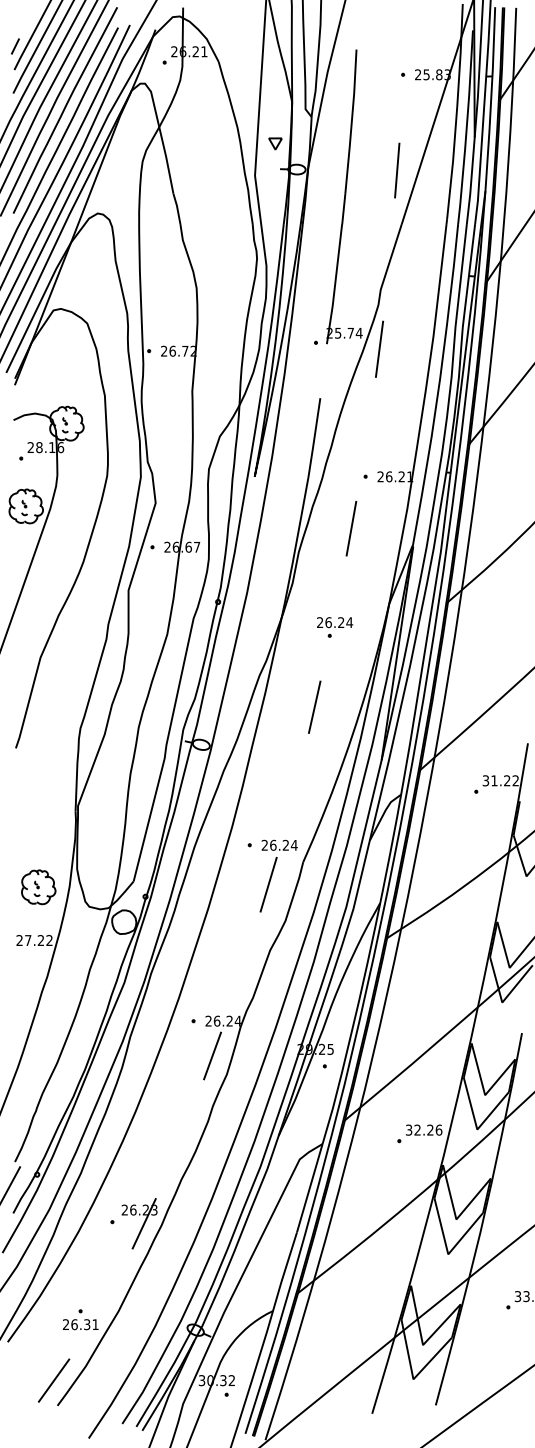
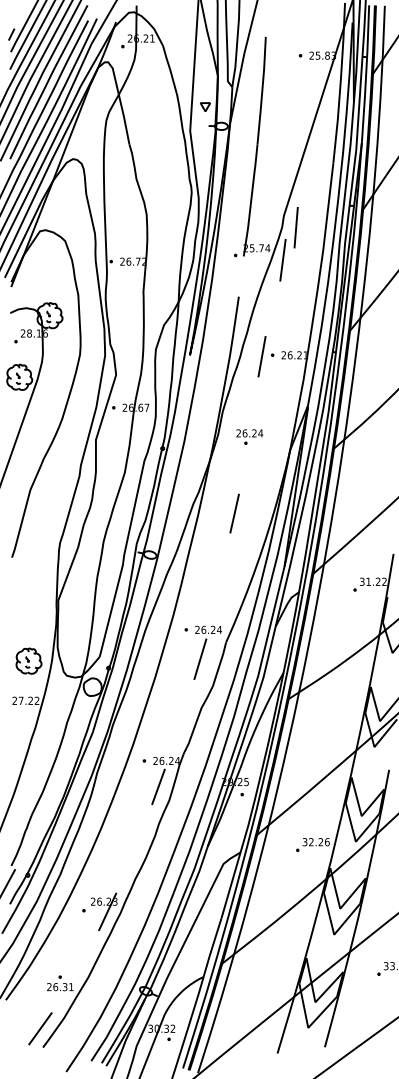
line: (397, 170) -> (296, 227), moved
line: (351, 528) -> (262, 356), moved
part: (335, 627) -> (250, 437), moved
line: (314, 706) -> (234, 513), moved

